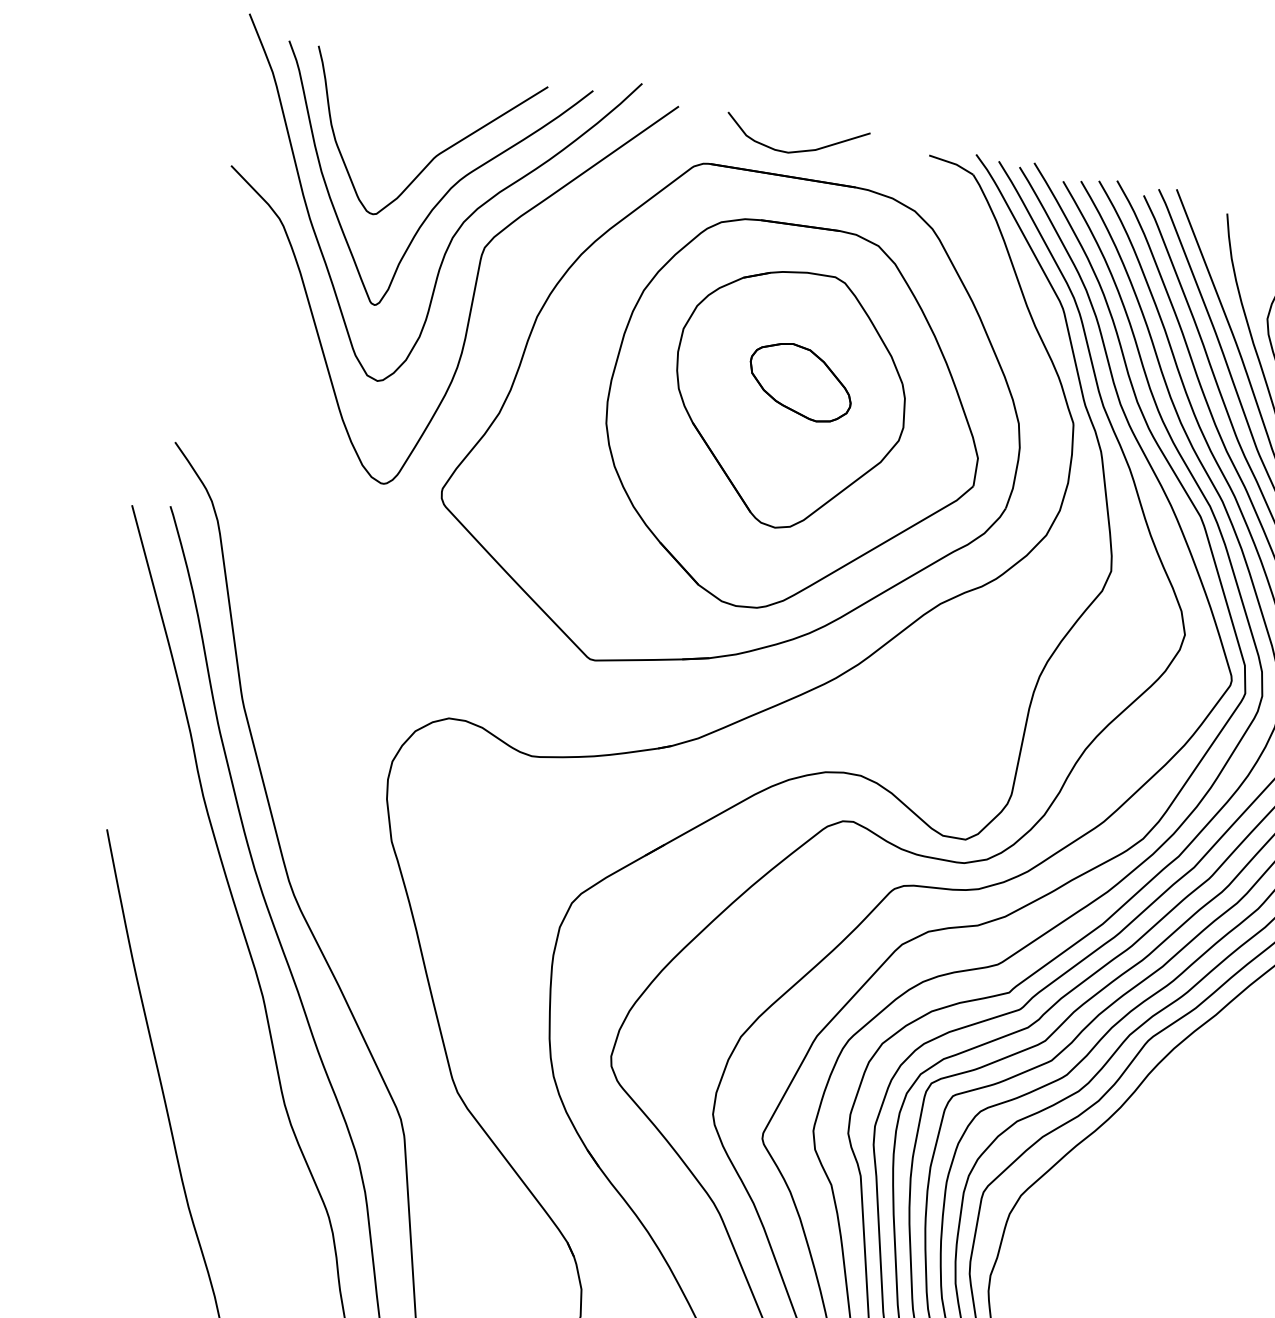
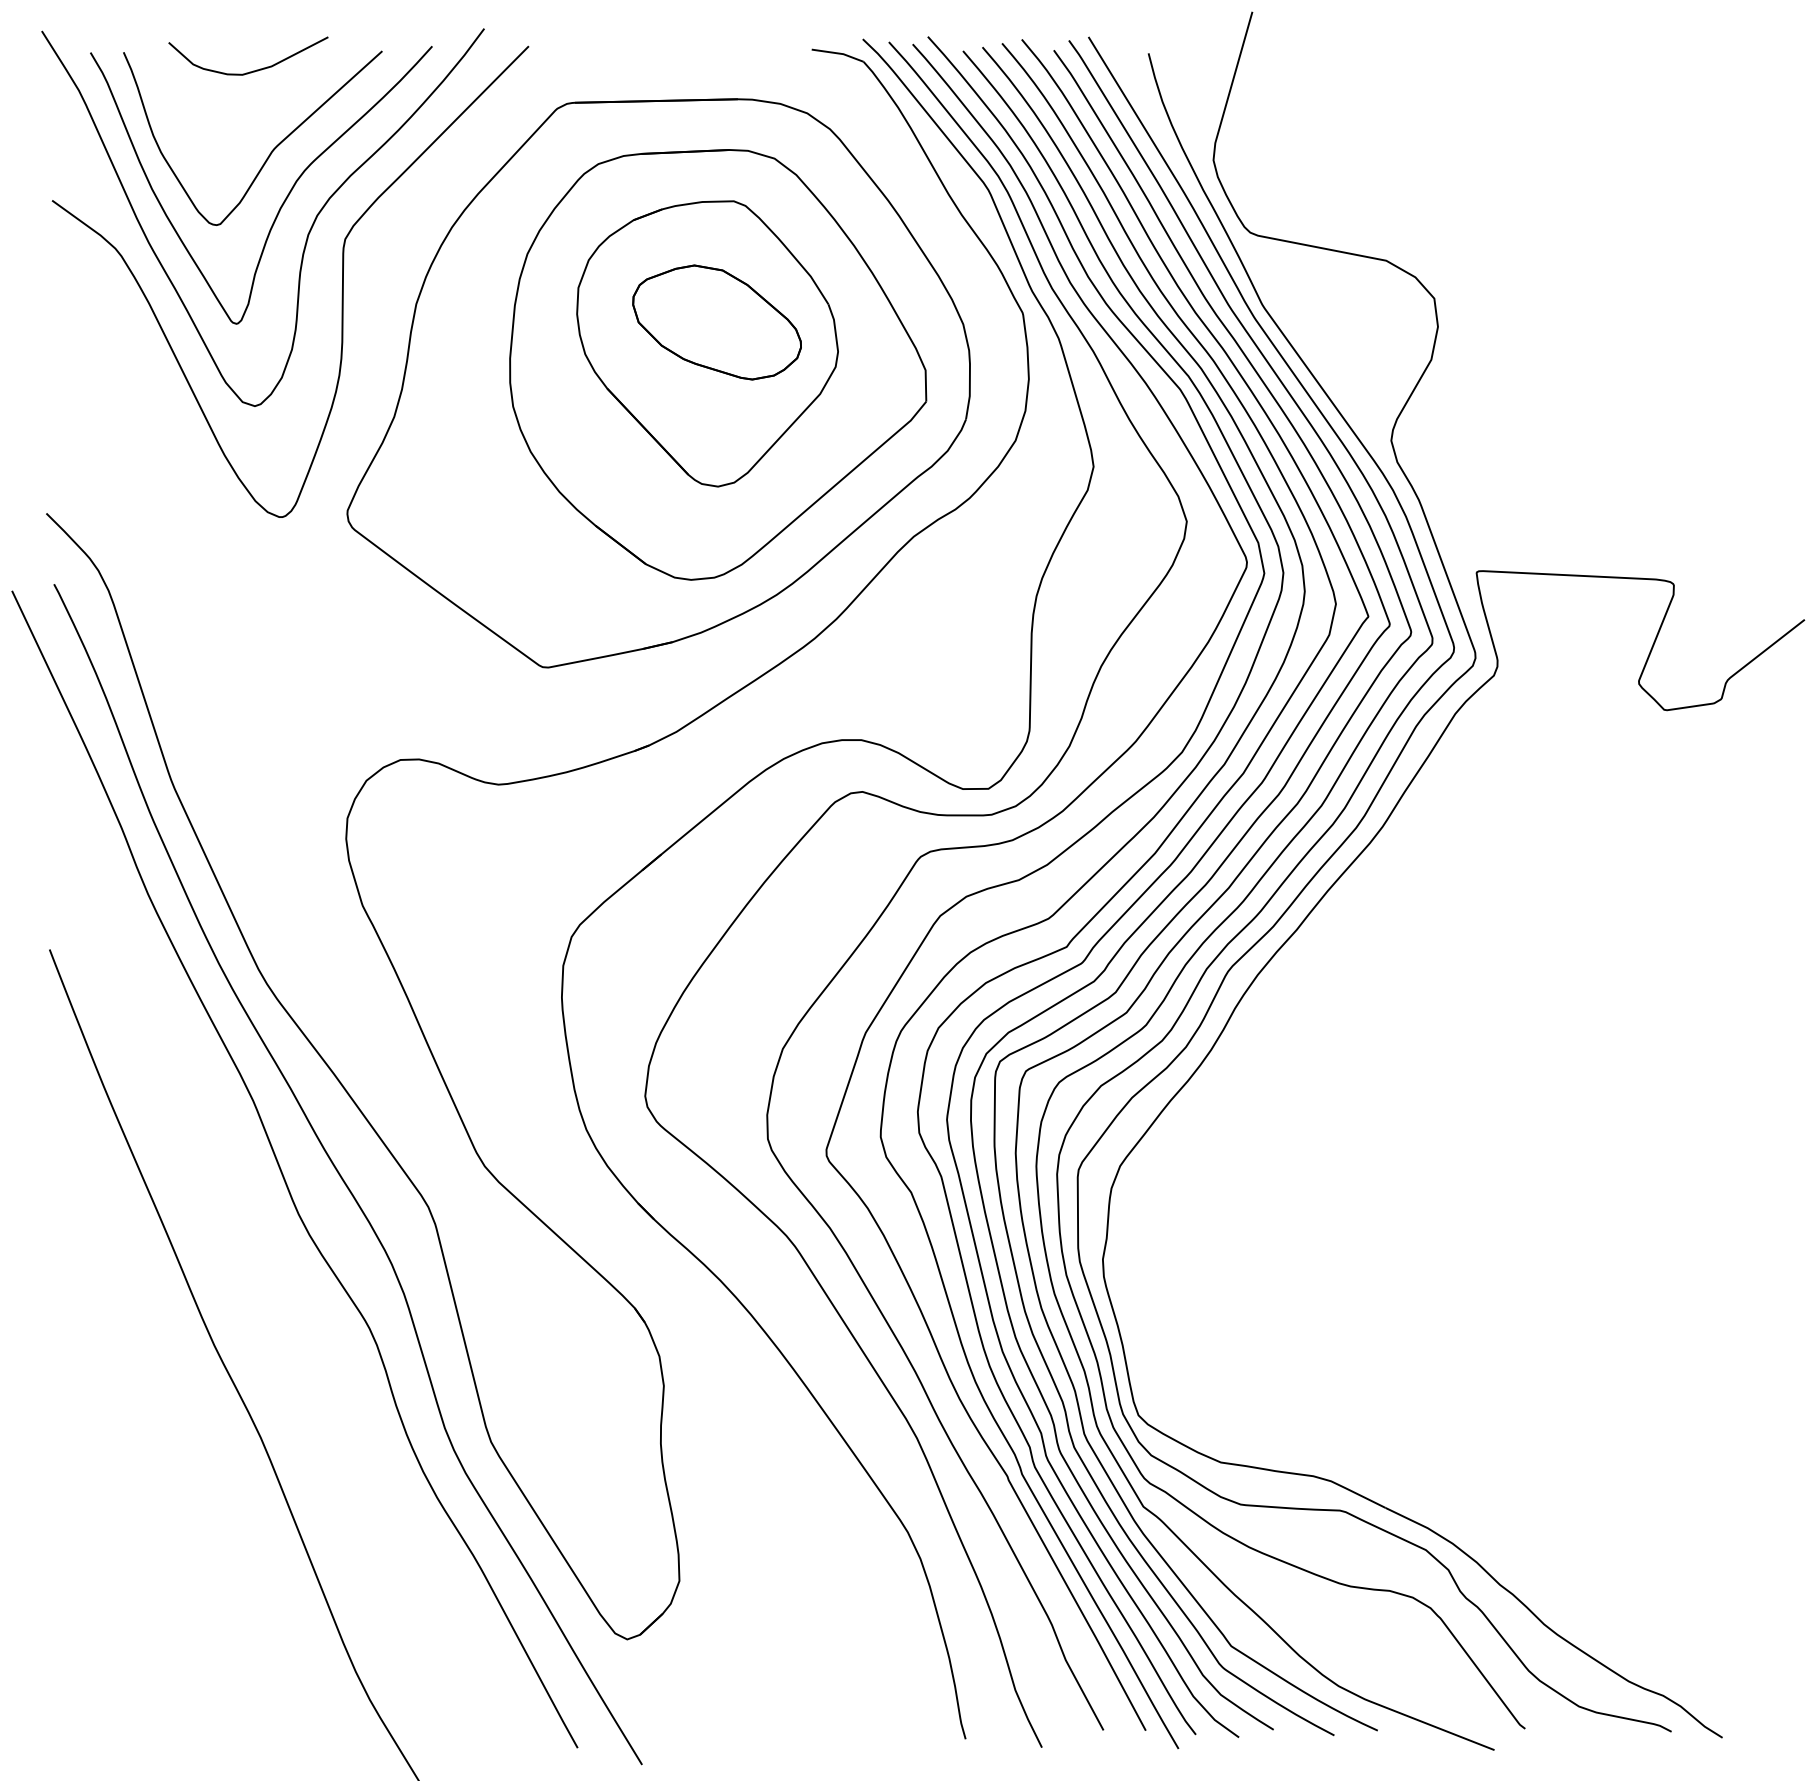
curve: (798, 150) -> (253, 70), moved
part: (800, 381) -> (716, 322), size x1.43

